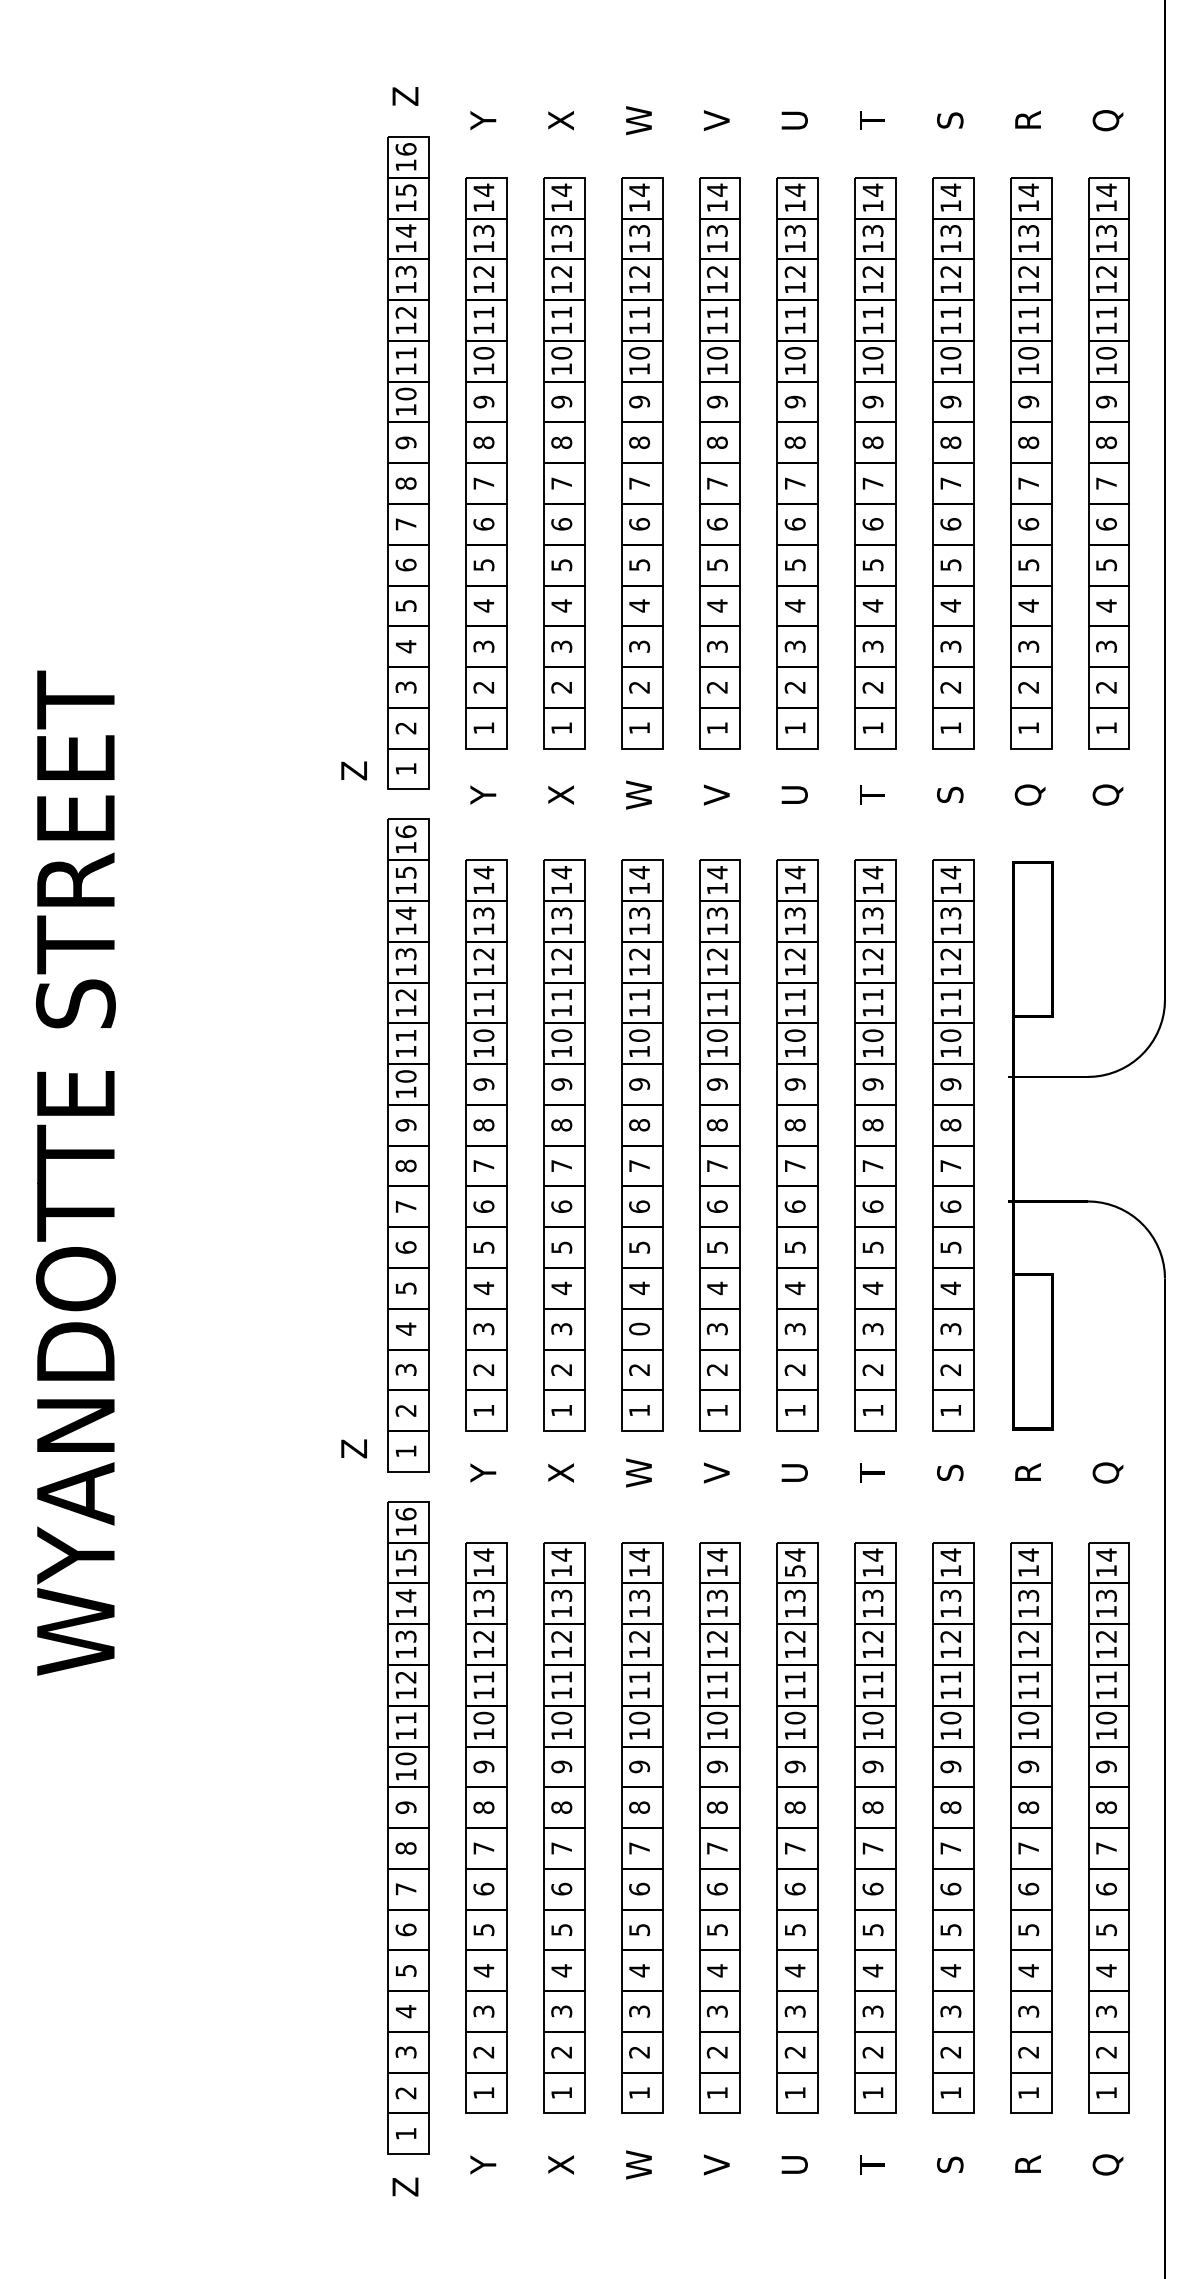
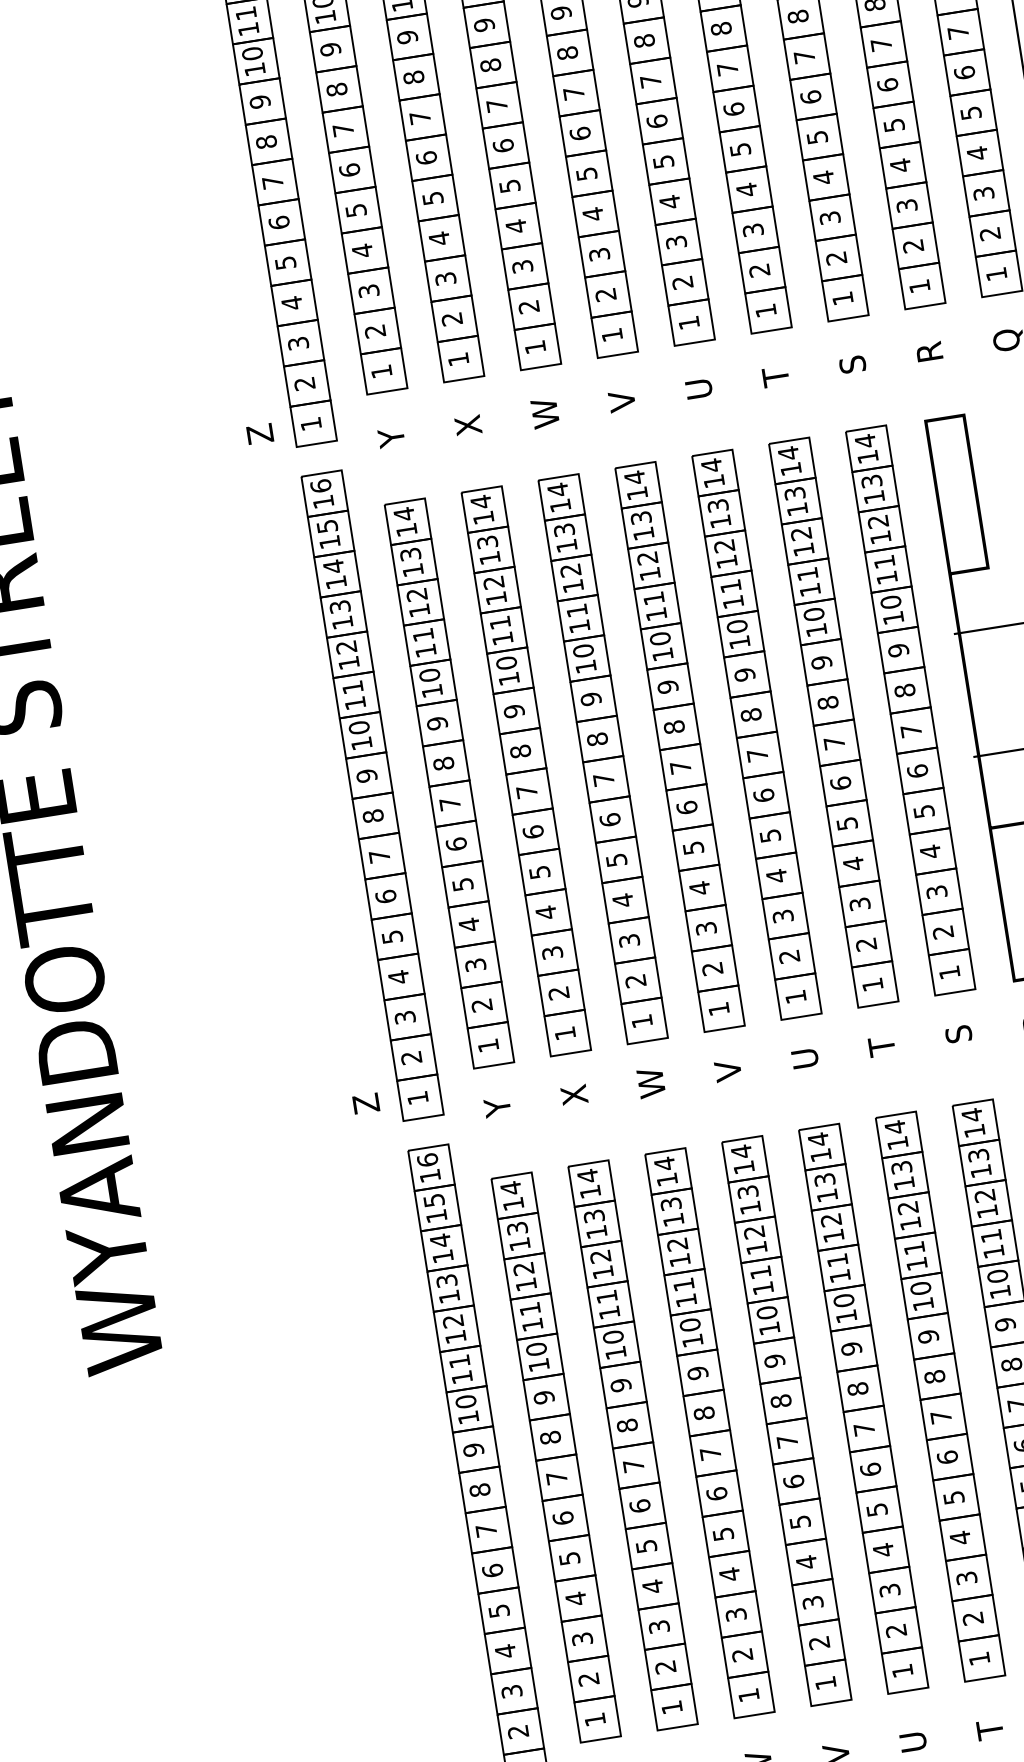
text: (1029, 794) -> (930, 351), Q -> R
text: (639, 1328) -> (629, 940), 0 -> 3
text: (795, 1571) -> (821, 1155), 54 -> 14

